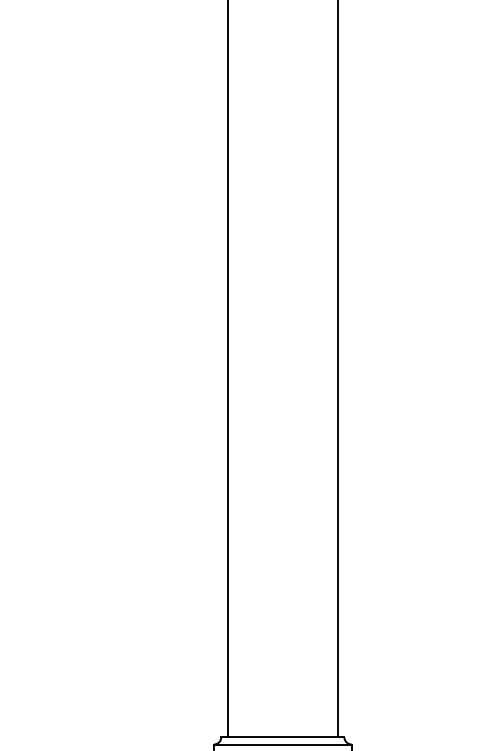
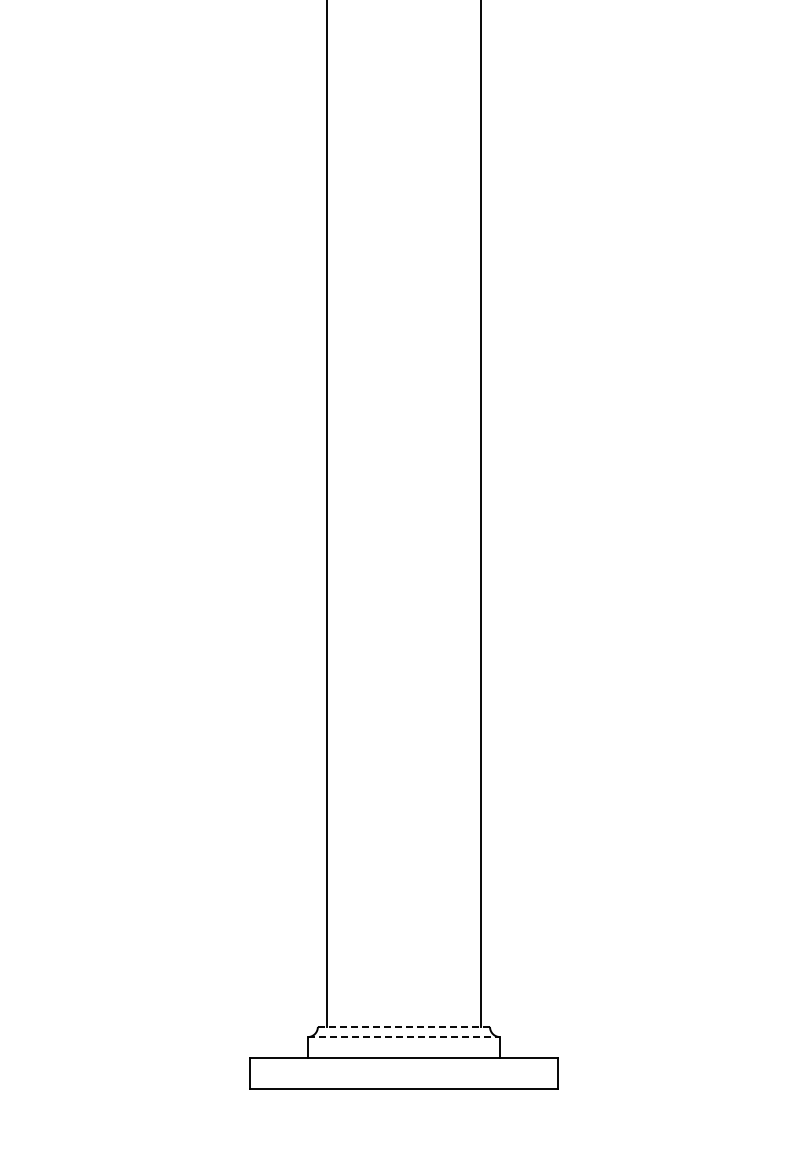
line: (282, 736) -> (403, 1026), solid -> dashed
line: (283, 744) -> (404, 1037), solid -> dashed

